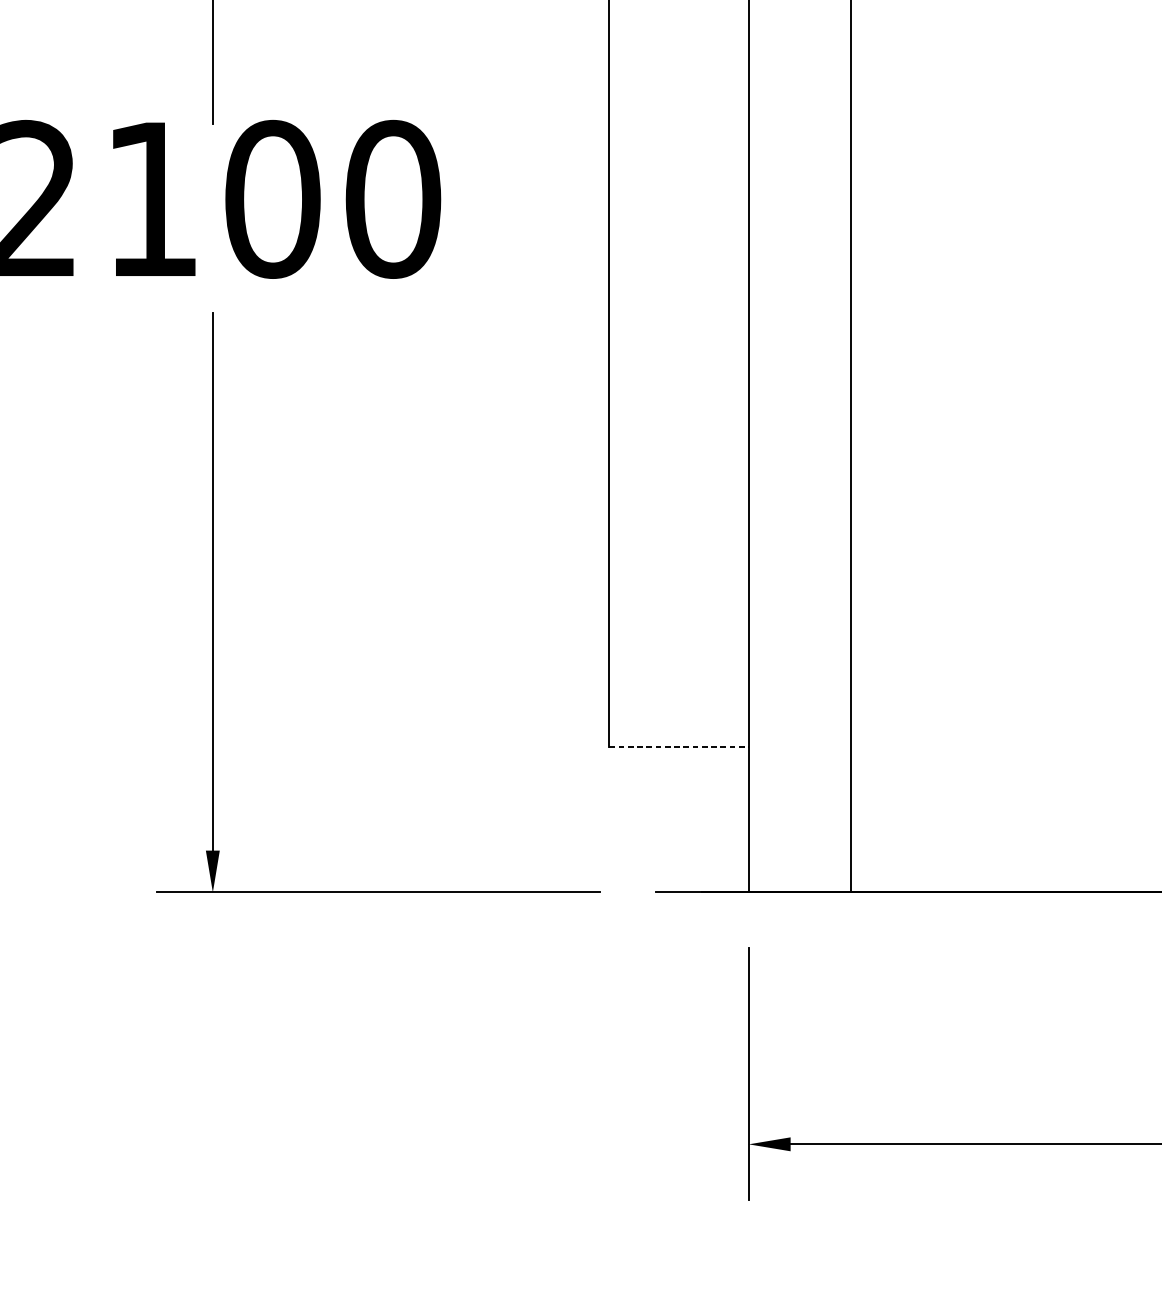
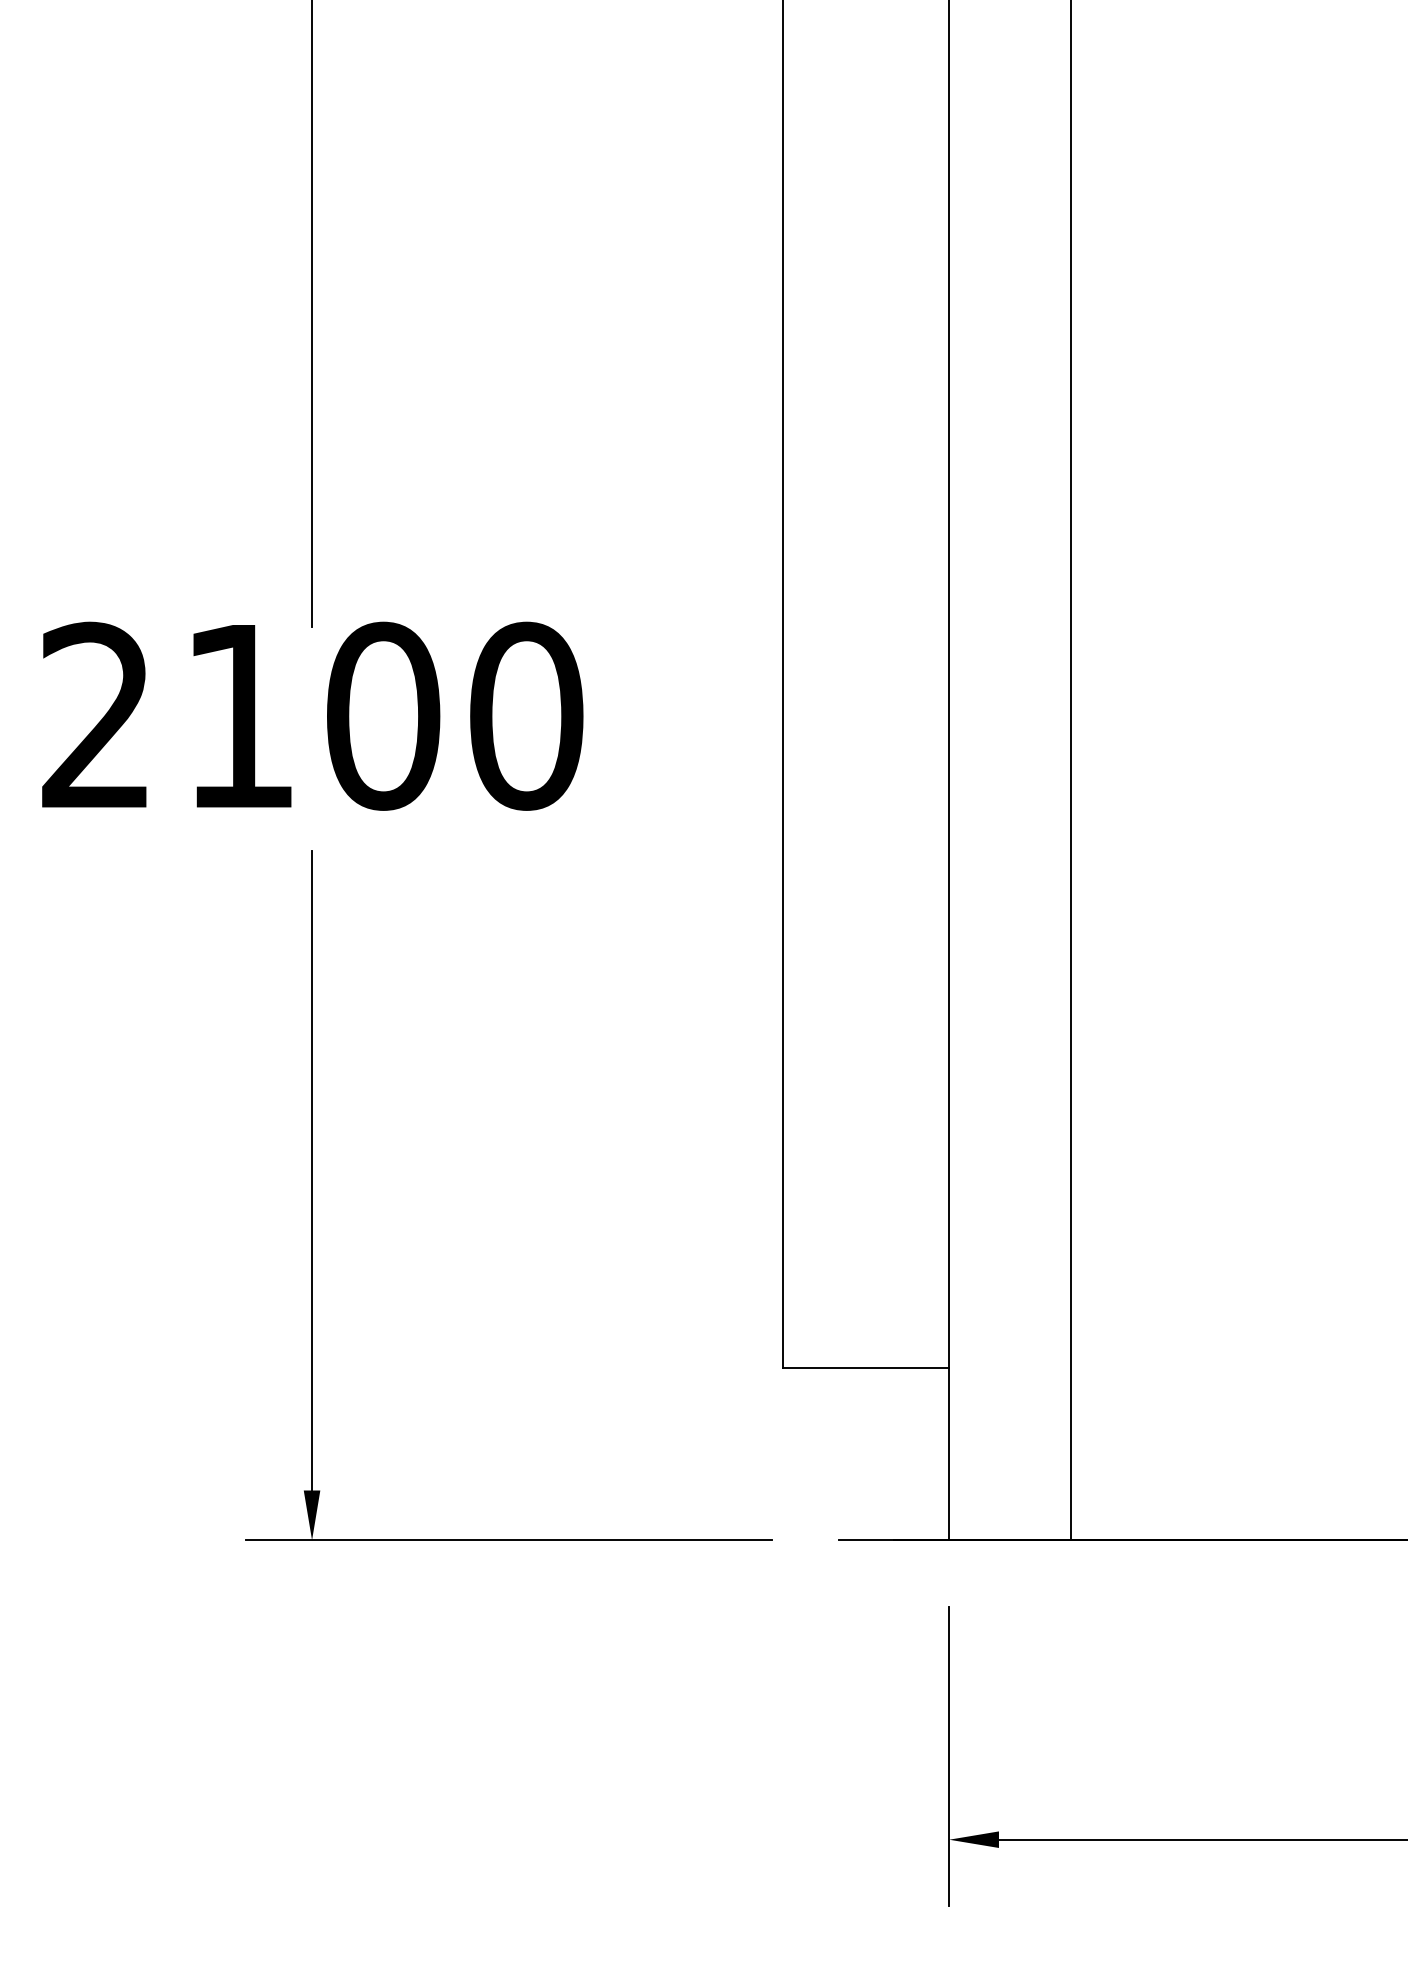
line: (679, 747) -> (866, 1367), dashed -> solid

